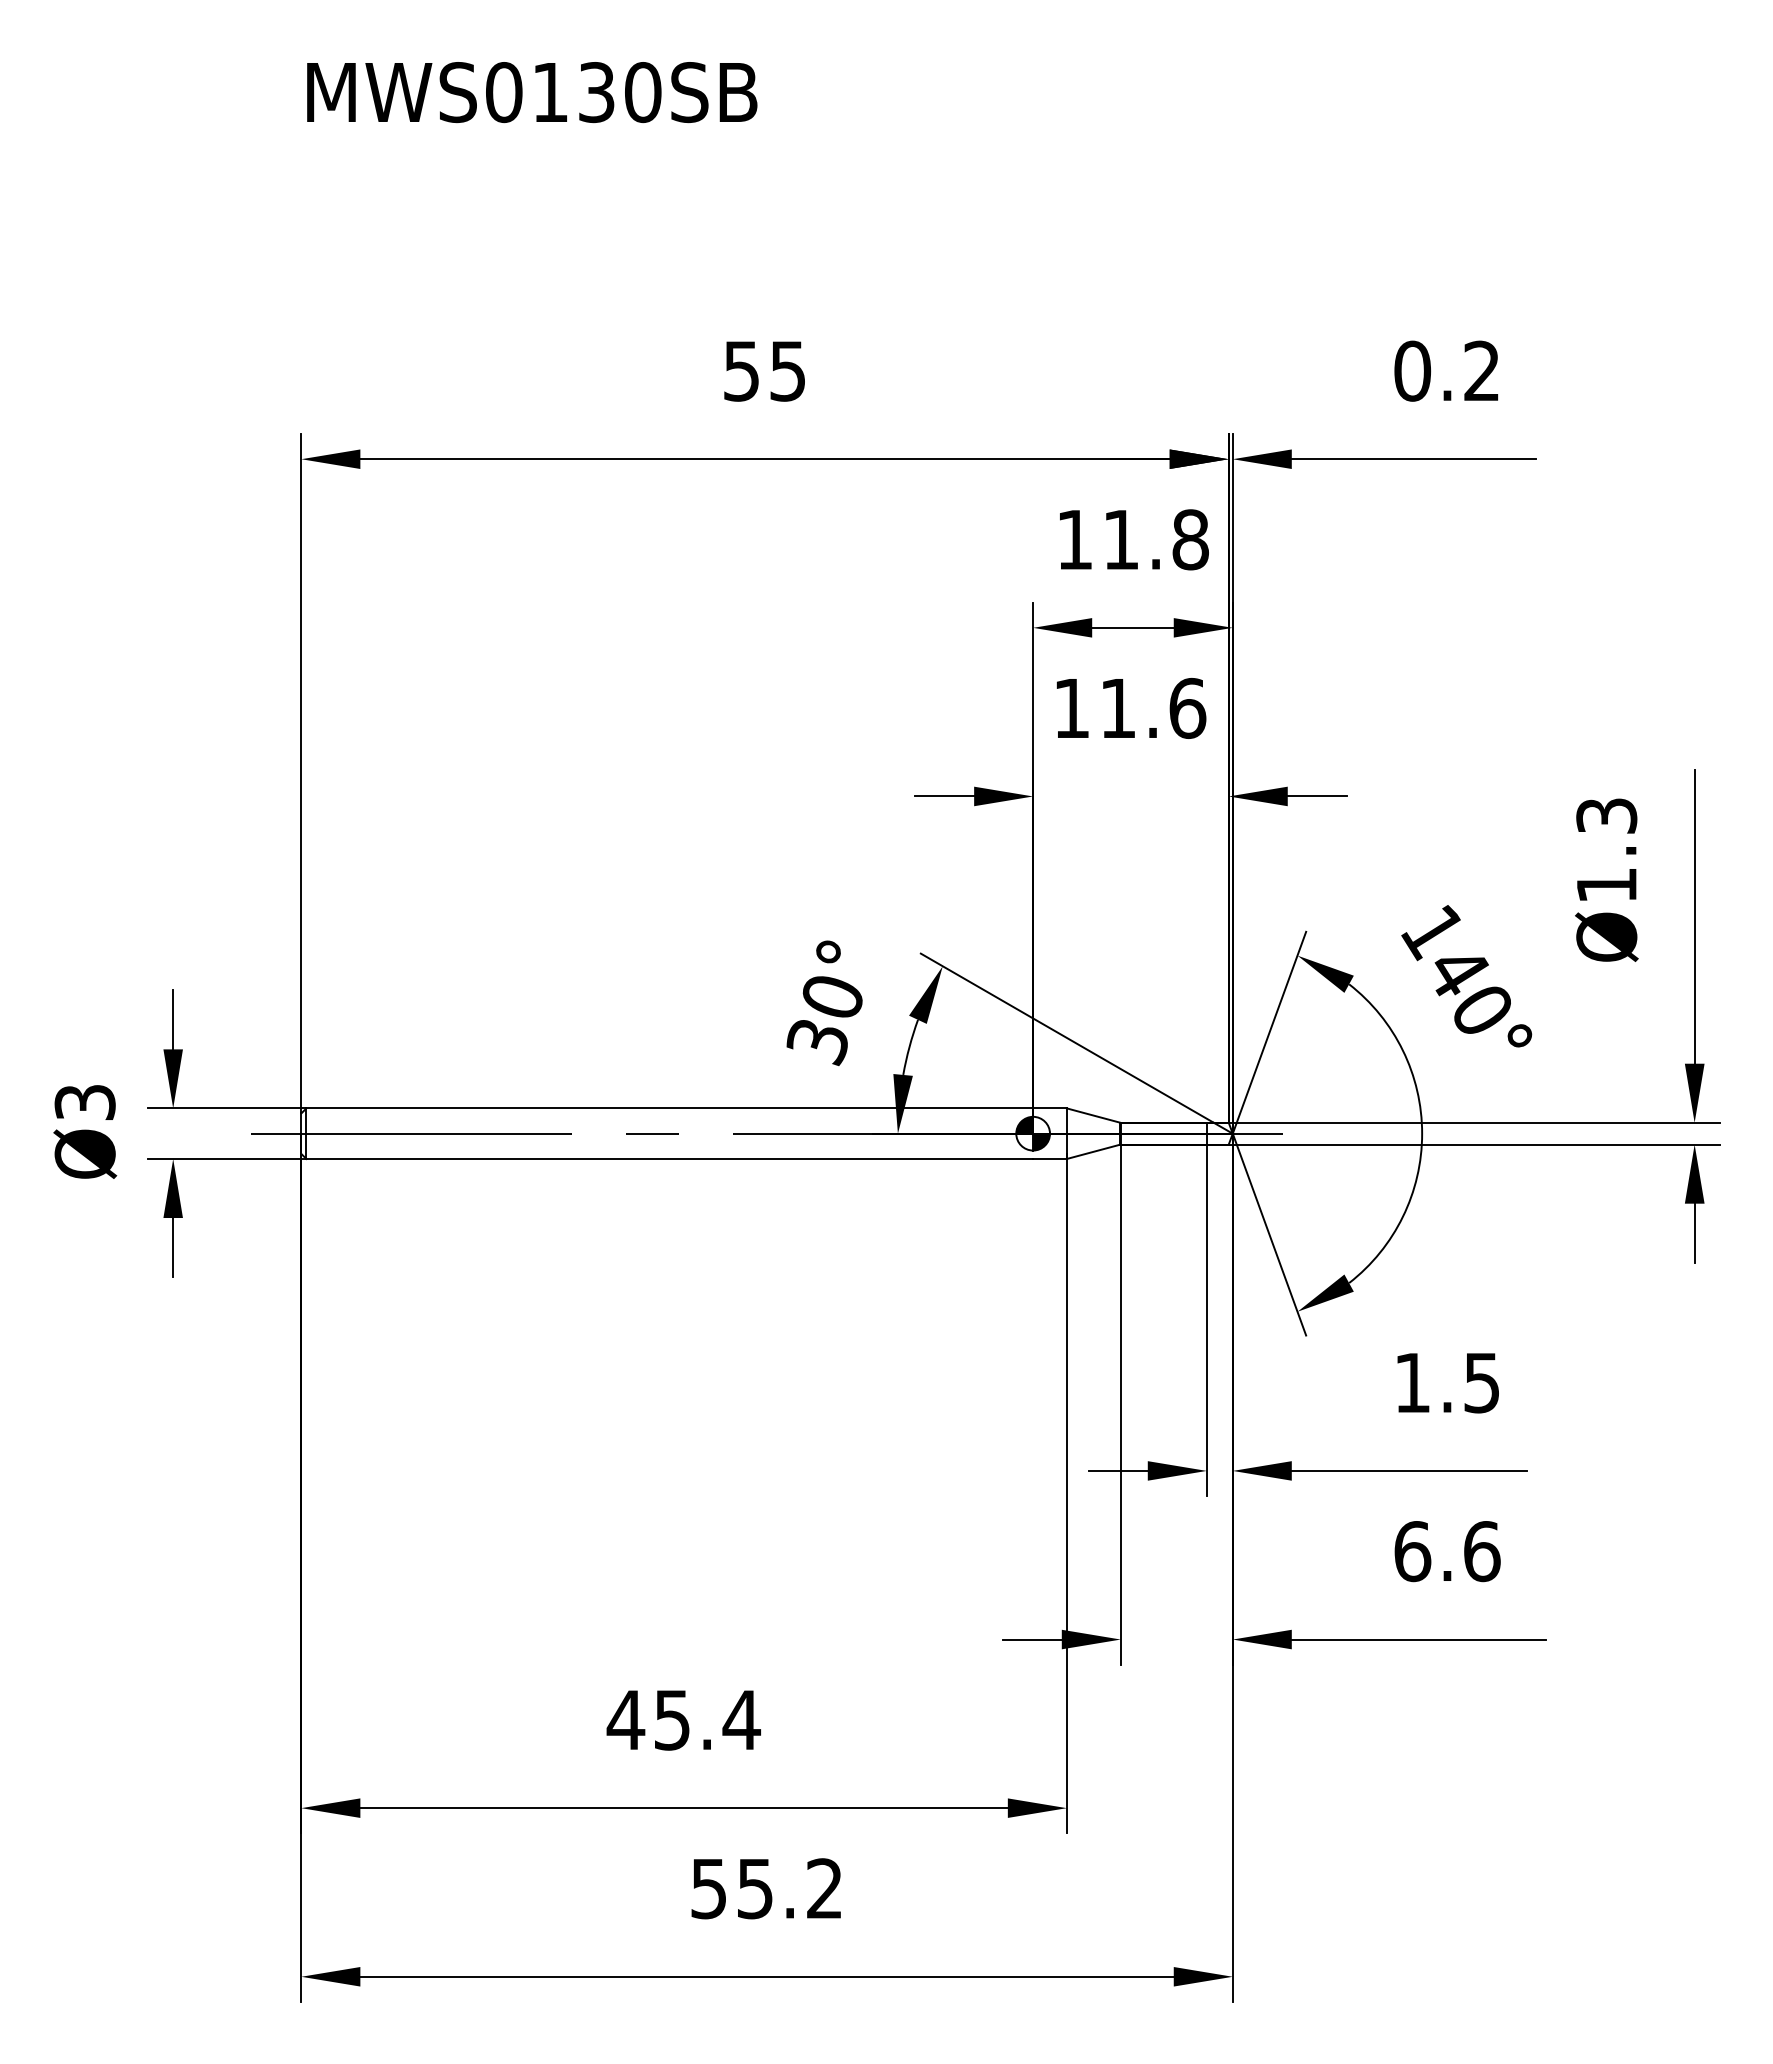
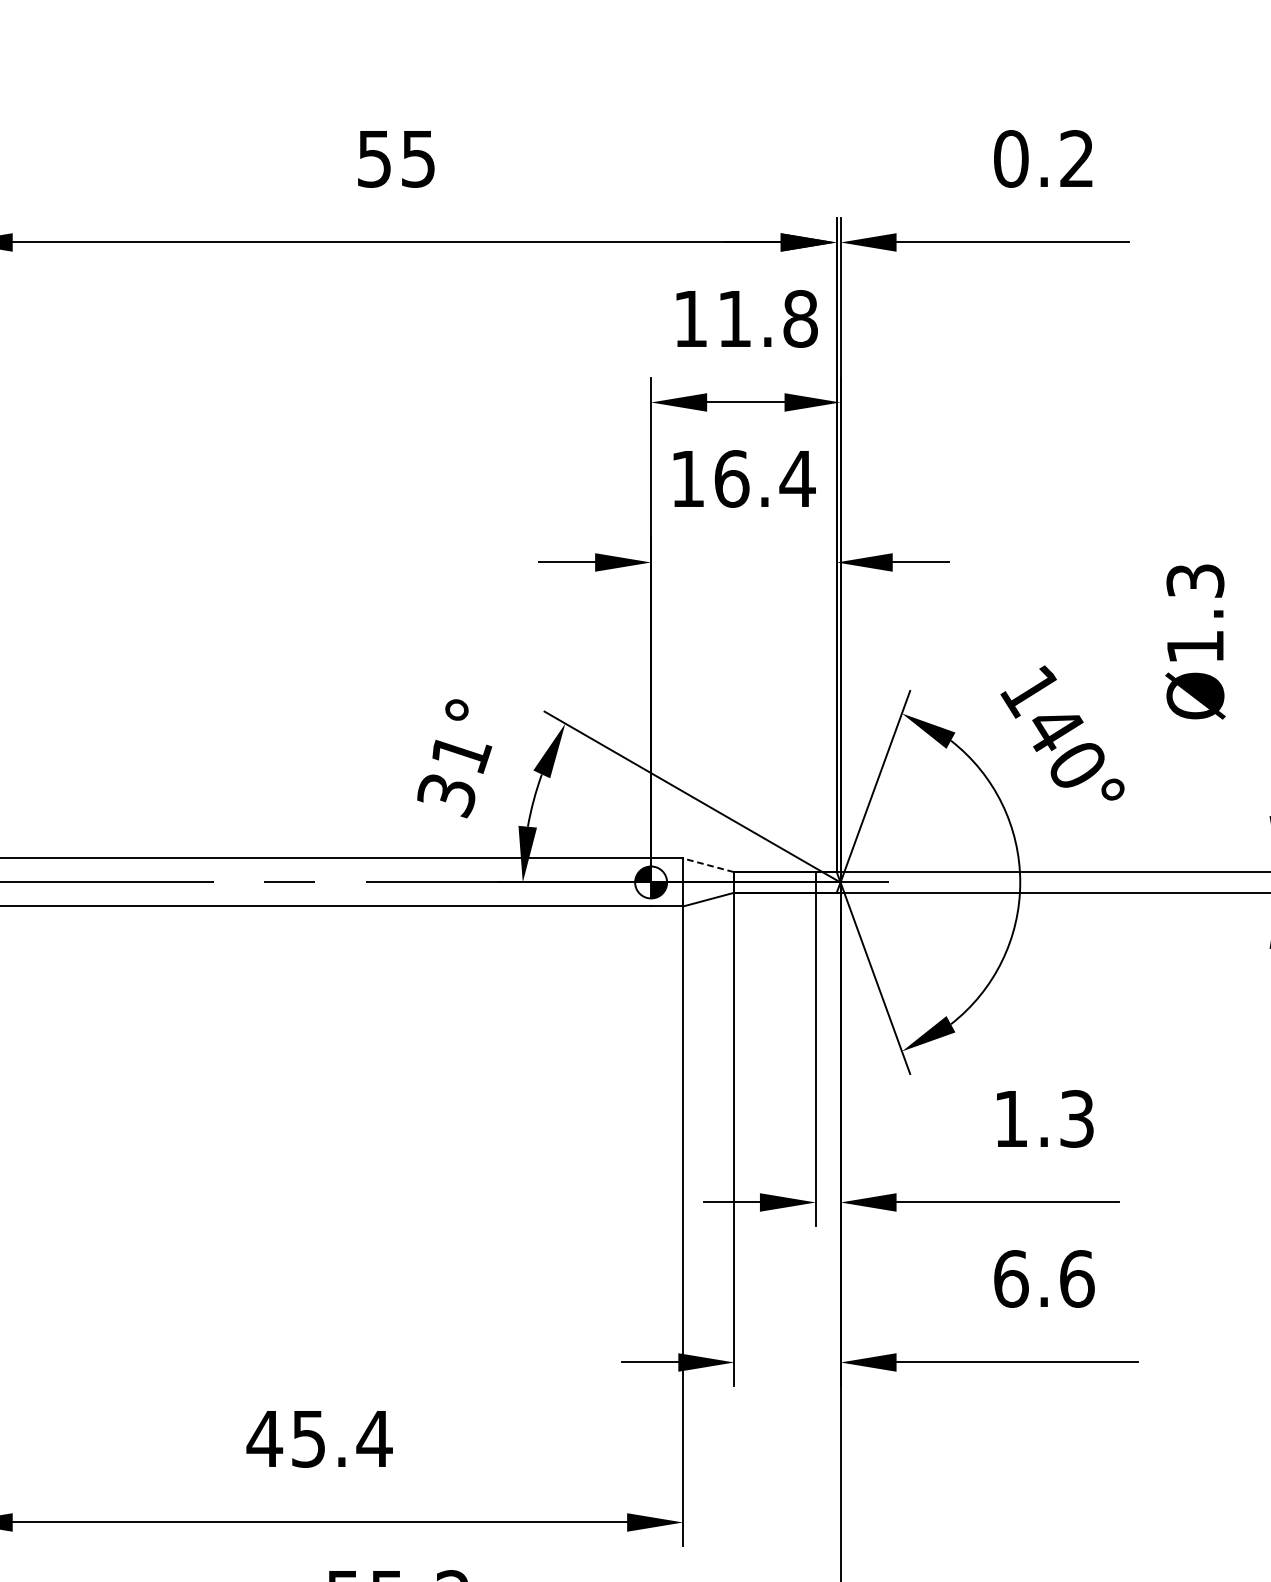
text: (1153, 707) -> (765, 478), 11.6 -> 16.4
text: (833, 997) -> (461, 753), 30° -> 31°
line: (1093, 1115) -> (708, 865), solid -> dashed
text: (1482, 1382) -> (1077, 1118), 1.5 -> 1.3

